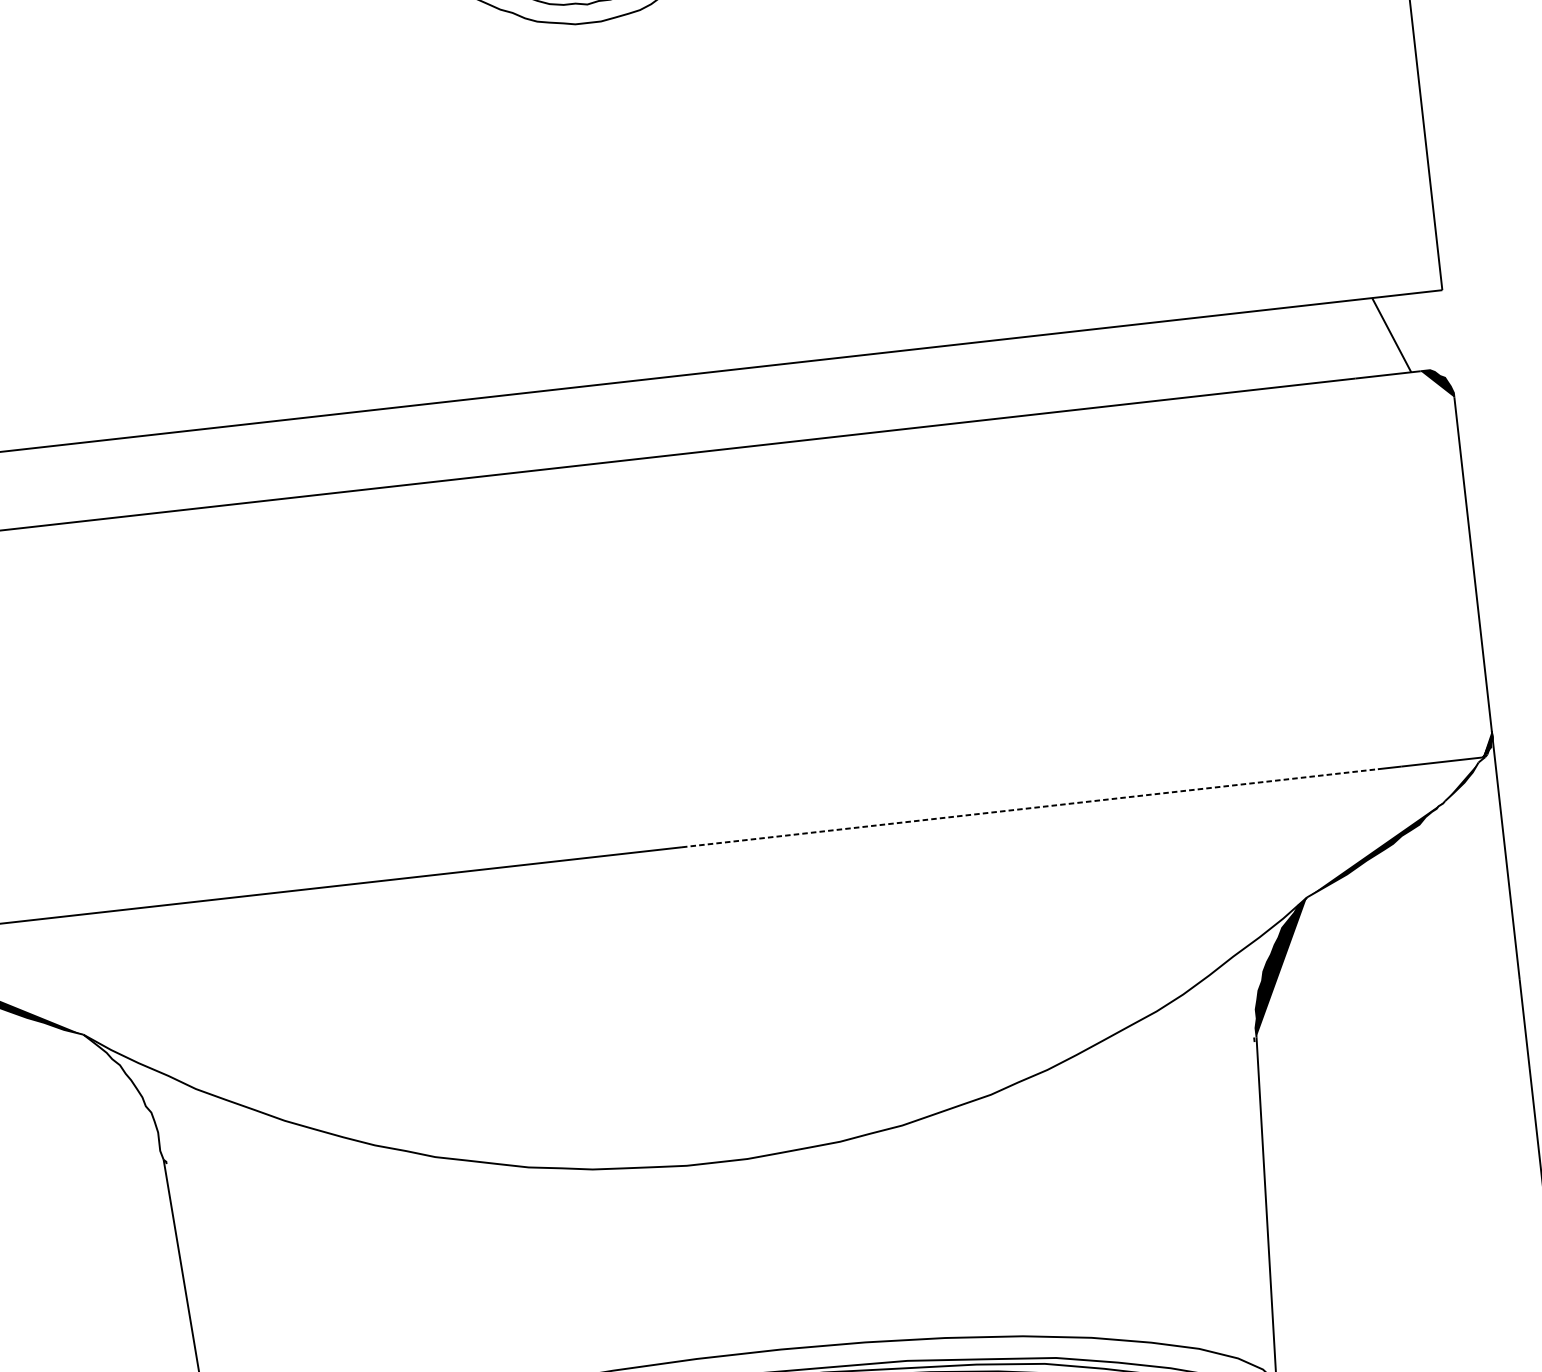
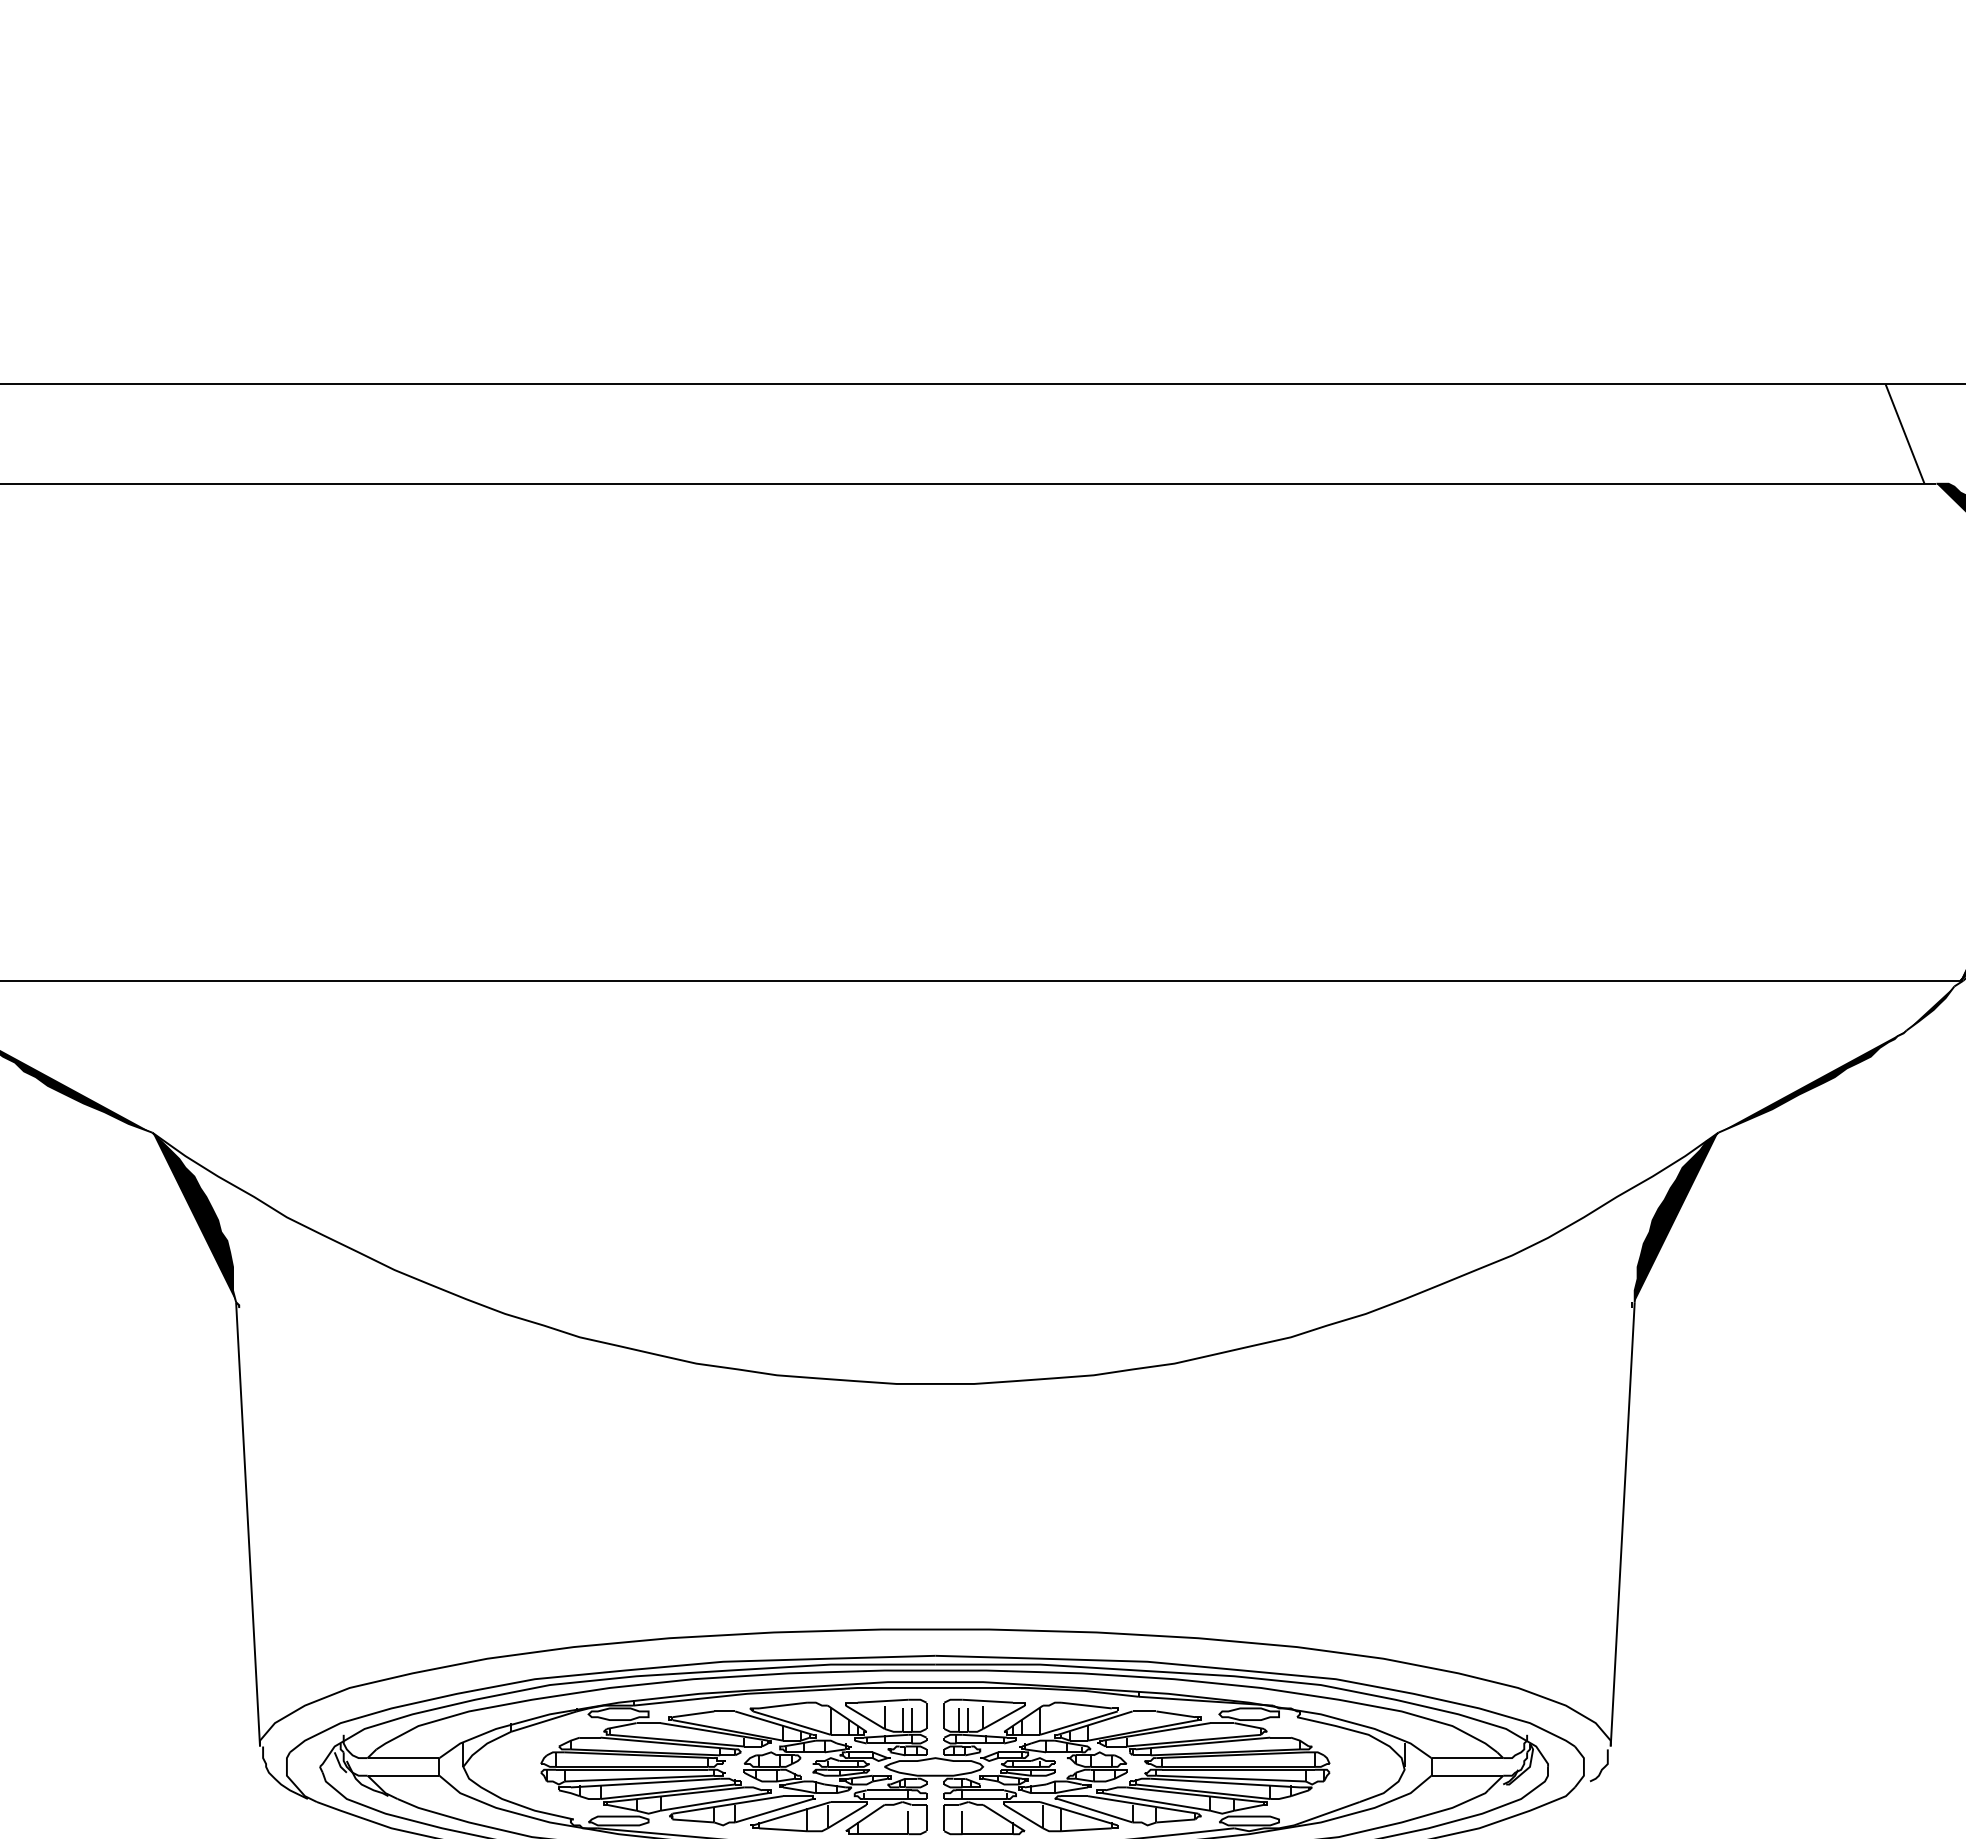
line: (1030, 808) -> (1381, 980), dashed -> solid
fill: (123, 1097) -> (194, 1217), added

